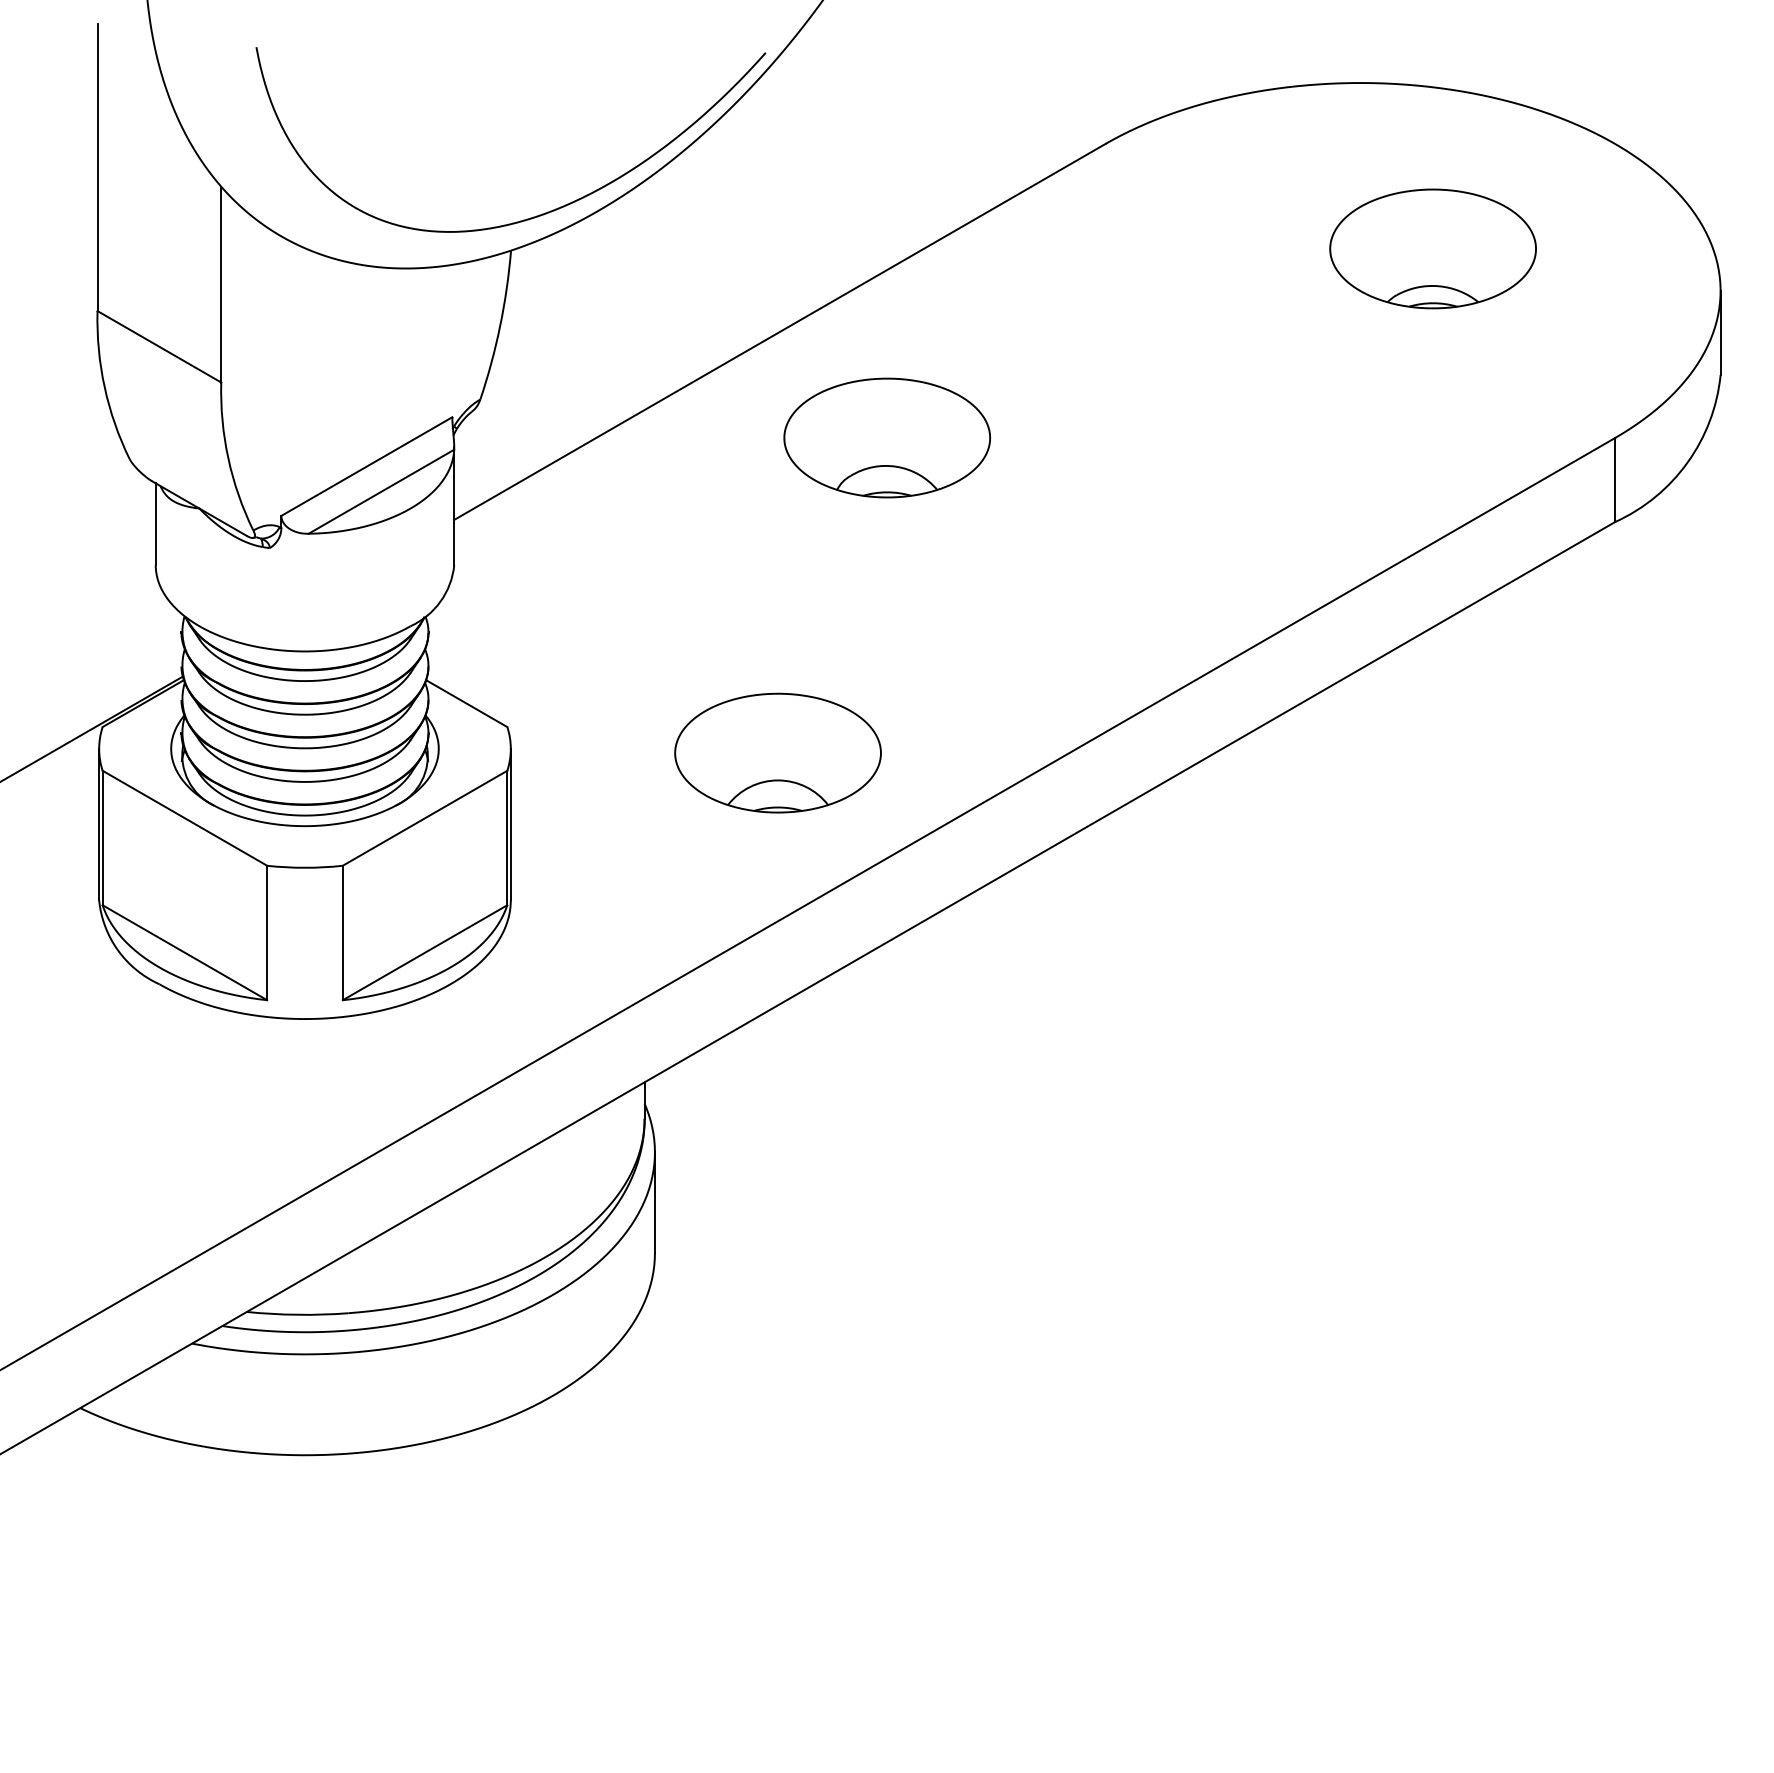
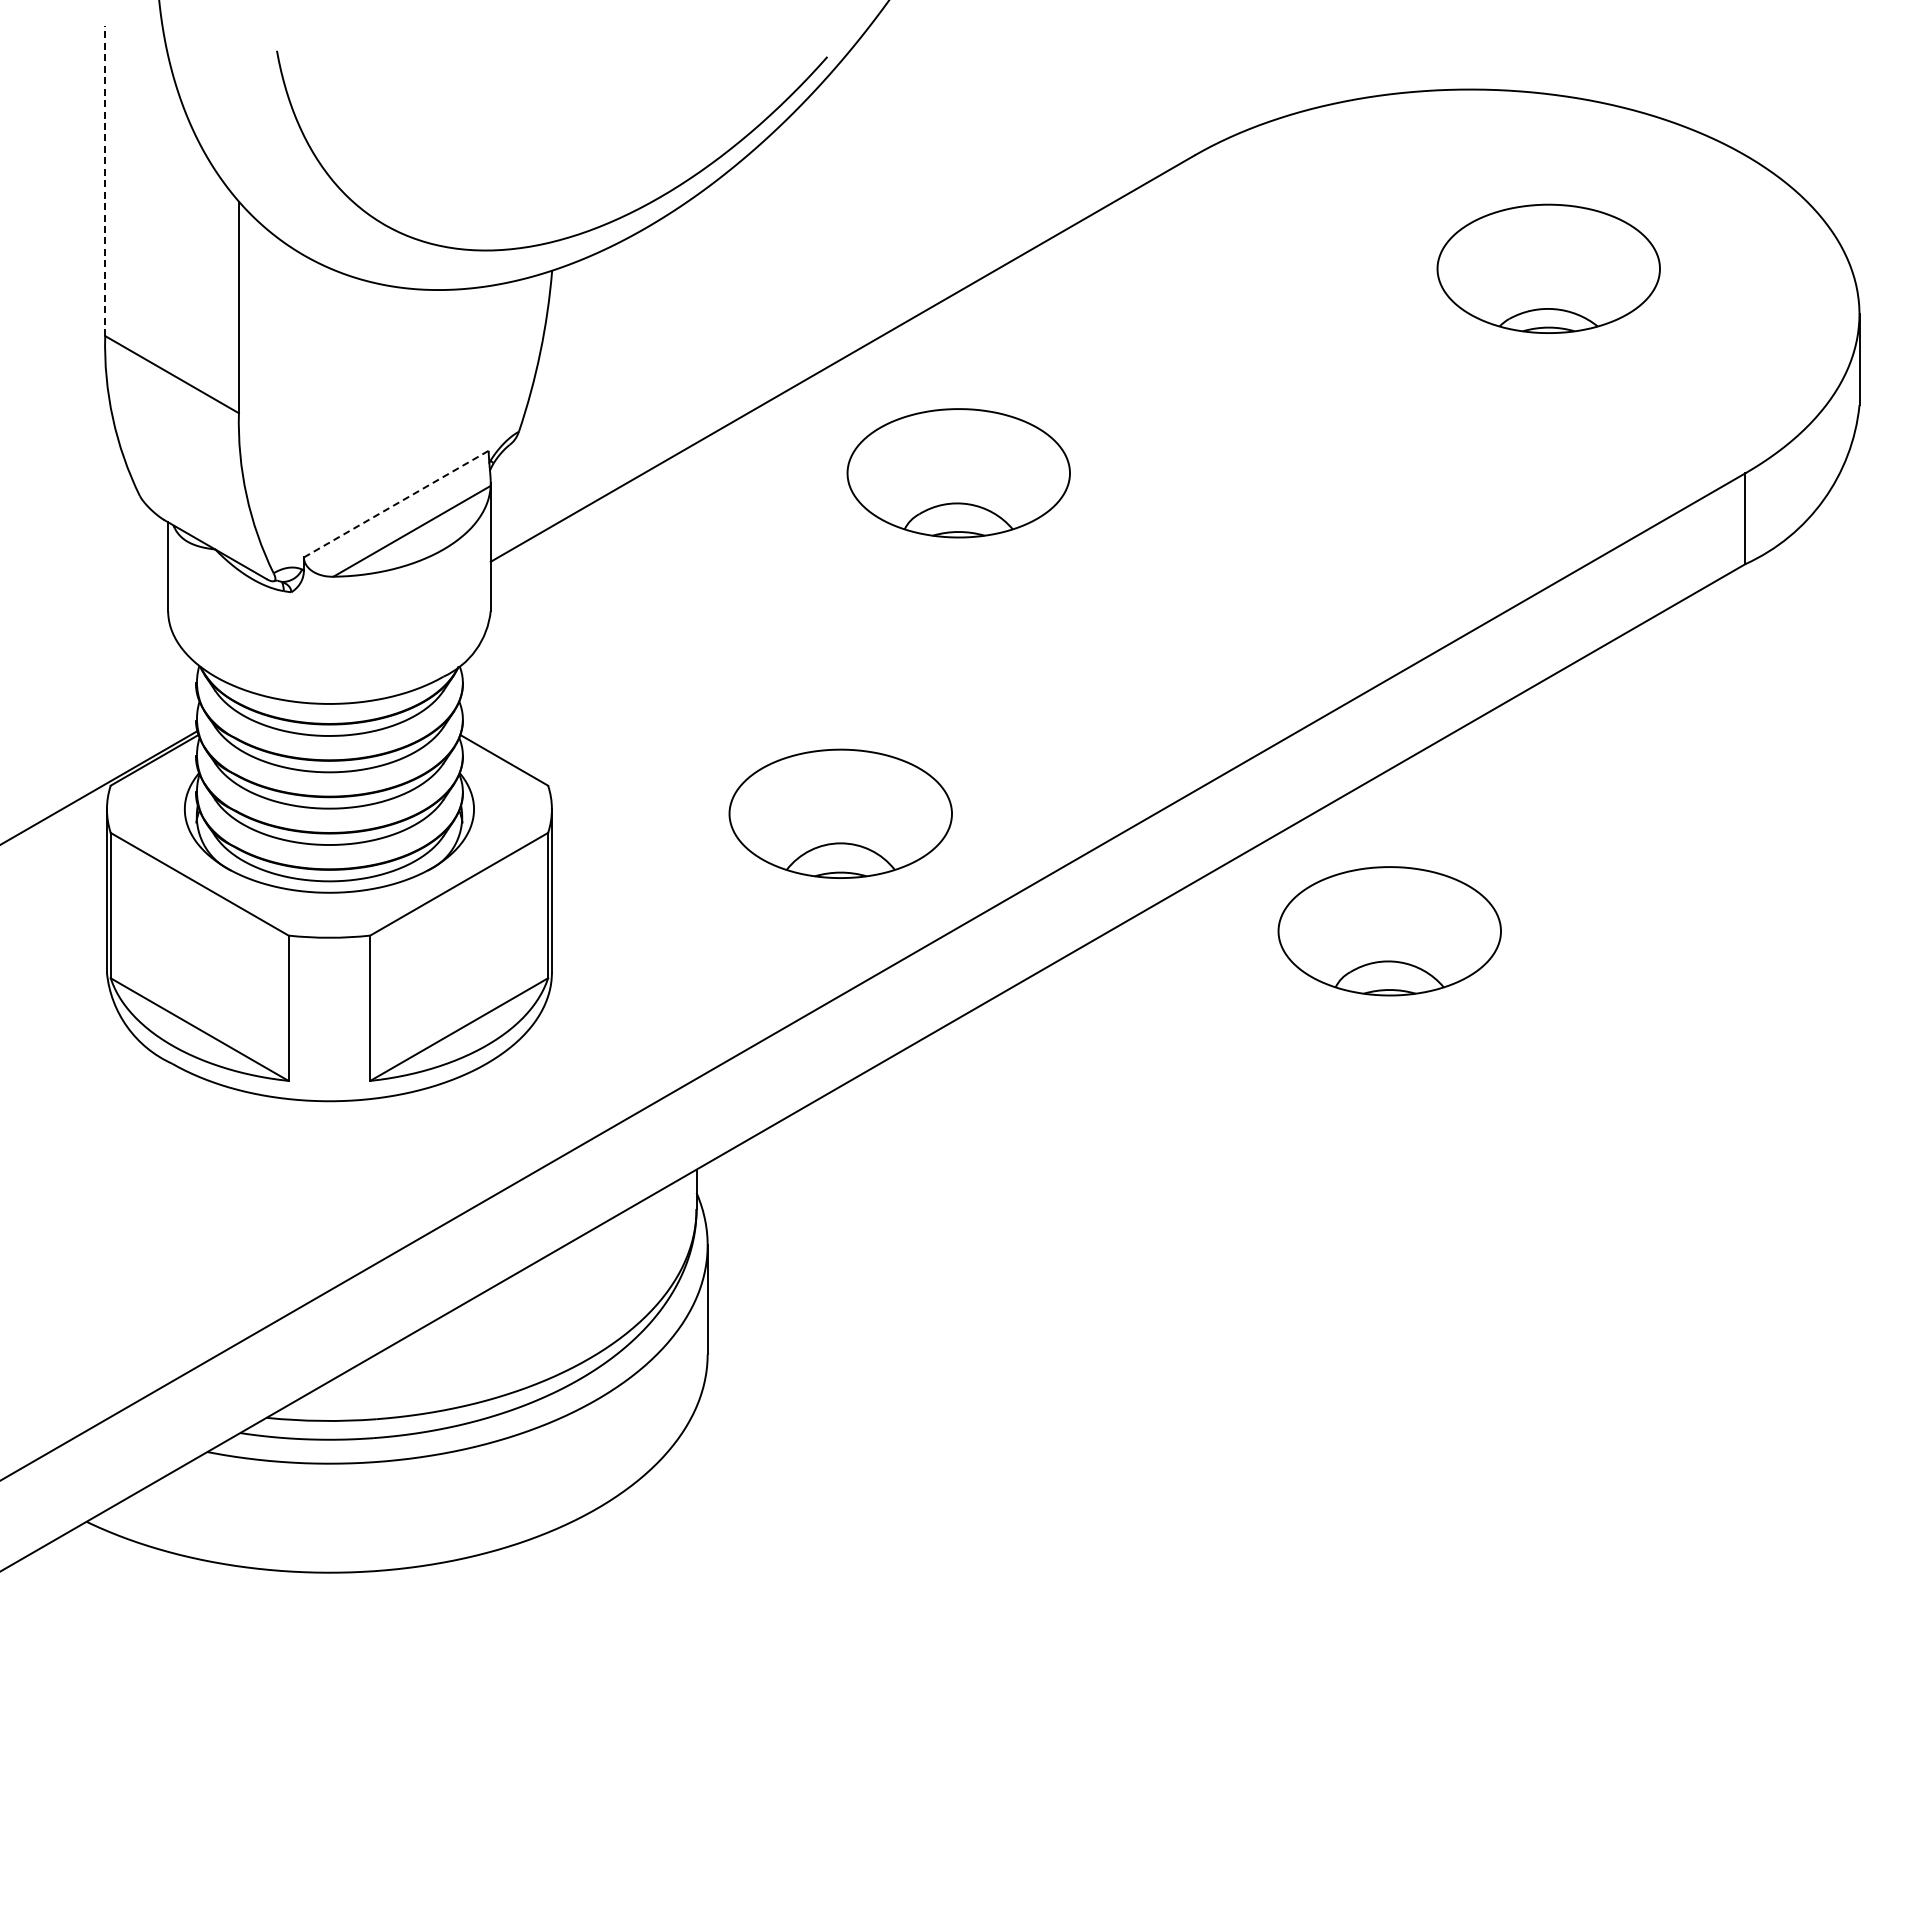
line: (97, 167) -> (105, 180), solid -> dashed
line: (367, 466) -> (396, 504), solid -> dashed
part: (1285, 861) -> (1389, 931), added

